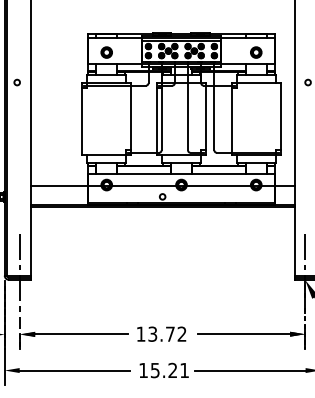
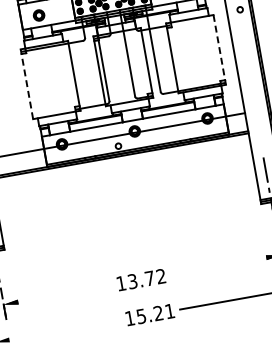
line: (82, 118) -> (26, 83), solid -> dashed
line: (280, 118) -> (219, 49), solid -> dashed
line: (81, 334) -> (63, 294), removed
line: (243, 334) -> (221, 266), removed
line: (74, 370) -> (62, 330), removed

